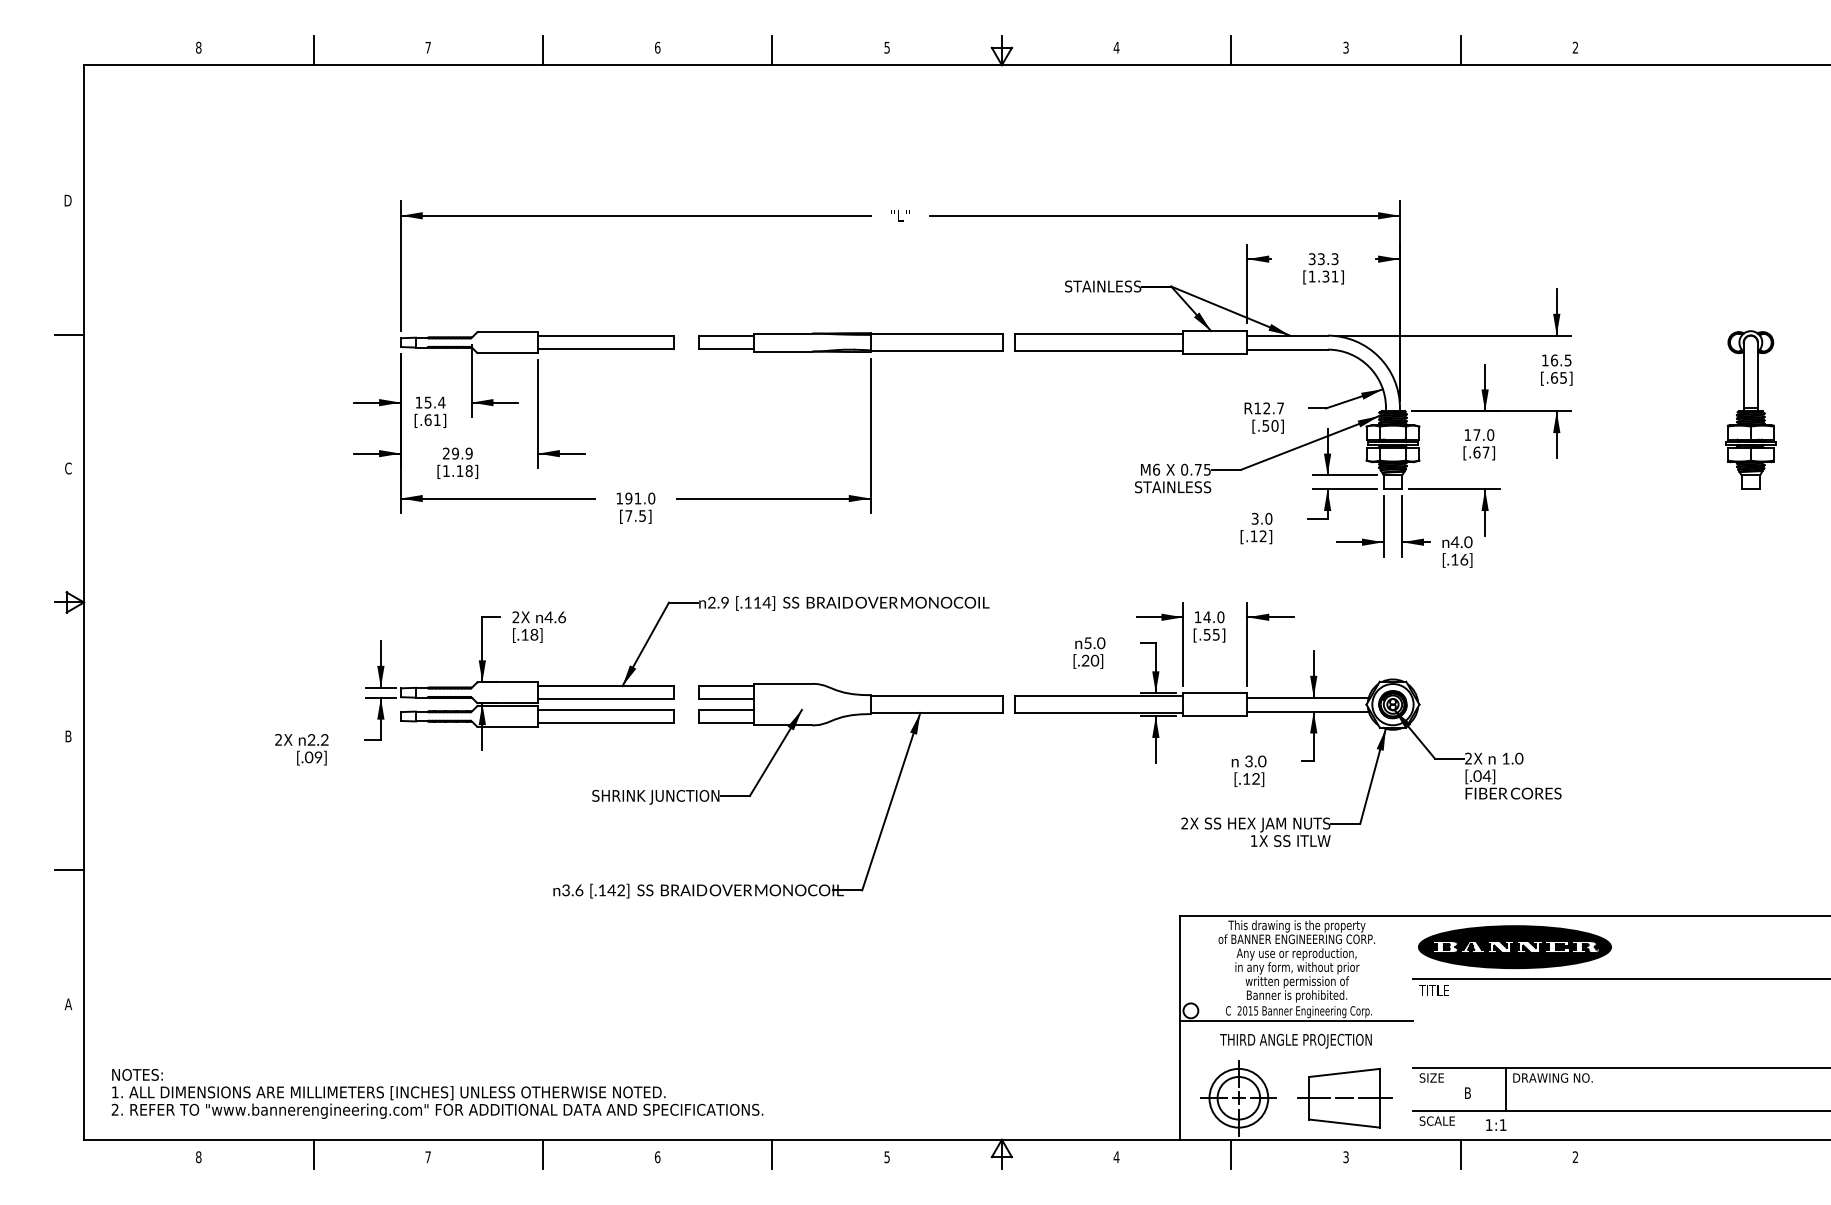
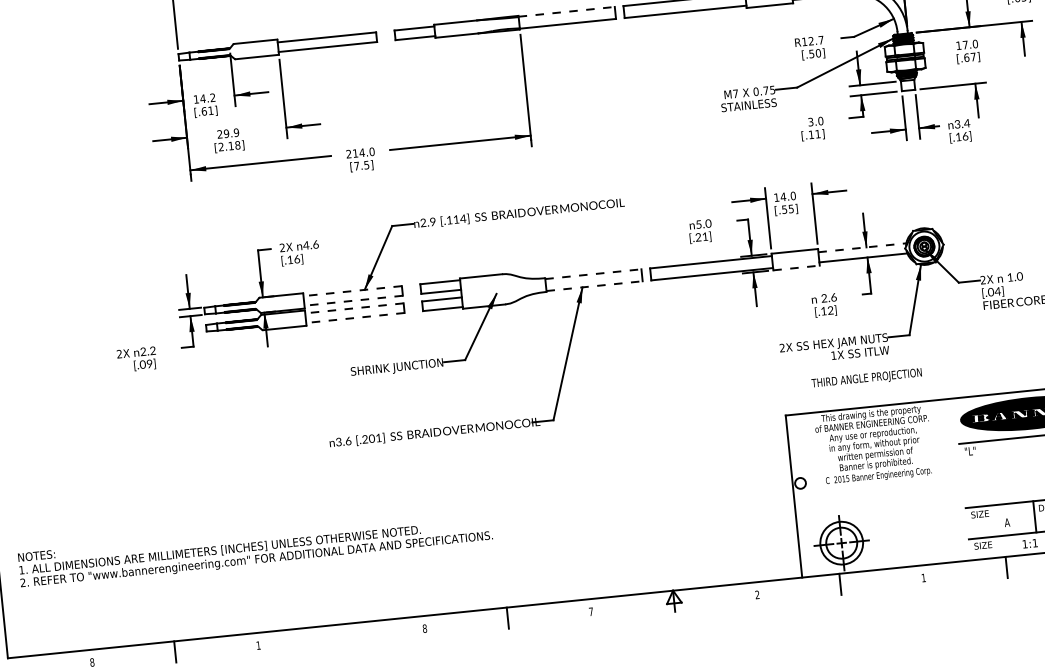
line: (937, 334) -> (567, 11), solid -> dashed
text: (434, 402) -> (207, 98), 15.4 -> 14.2
text: (1156, 469) -> (735, 93), M6 -> M7
text: (445, 470) -> (220, 146), [1.18] -> [2.18]
text: (628, 498) -> (355, 153), 191.0 -> 214.0
text: (1262, 535) -> (817, 133), [.12] -> [.11]
text: (1461, 542) -> (962, 124), 4.0 -> 3.4
text: (534, 633) -> (297, 258), [.18] -> [.16]
text: (1094, 660) -> (704, 236), [.20] -> [.21]
line: (605, 686) -> (352, 291), solid -> dashed
line: (937, 696) -> (593, 274), solid -> dashed
line: (1308, 697) -> (862, 247), solid -> dashed
line: (605, 699) -> (353, 300), solid -> dashed
line: (605, 709) -> (354, 308), solid -> dashed
line: (937, 712) -> (594, 285), solid -> dashed
line: (1215, 716) -> (796, 268), solid -> dashed
line: (605, 723) -> (355, 318), solid -> dashed
text: (1255, 761) -> (828, 297), 3.0 -> 2.6
text: (611, 890) -> (371, 438), [.142] -> [.201]
text: (1433, 990) -> (974, 450), TITLE -> "L"
line: (1296, 1020) -> (877, 482), removed
text: (1295, 1040) -> (866, 378), moved
text: (1467, 1092) -> (1006, 522), B -> A
text: (437, 1093) -> (255, 547), moved
part: (1344, 1098) -> (918, 535), removed
text: (1440, 1120) -> (989, 544), SCALE -> SIZE
line: (542, 1153) -> (341, 634), removed
text: (427, 1156) -> (258, 645), 7 -> 1
text: (657, 1156) -> (424, 628), 6 -> 8
text: (1116, 1156) -> (757, 594), 4 -> 2
text: (886, 1157) -> (590, 612), 5 -> 7
text: (1345, 1157) -> (923, 578), 3 -> 1

